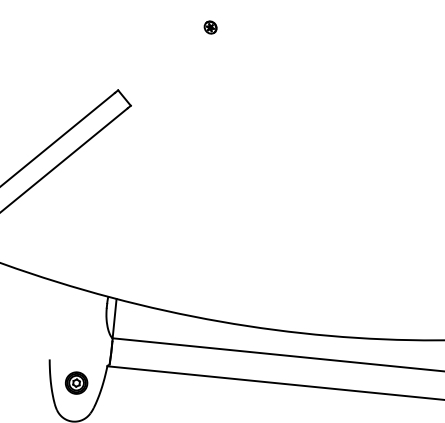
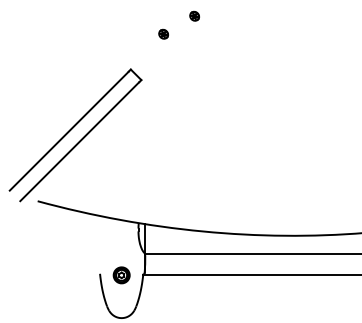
part: (166, 46) -> (163, 33), added
part: (76, 383) -> (121, 275), moved

